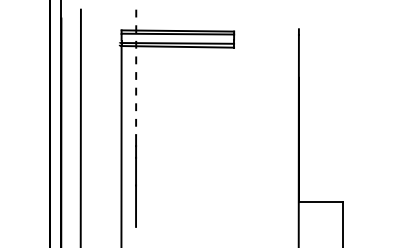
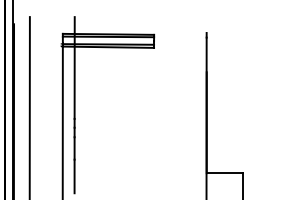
line: (136, 72) -> (74, 68), dashed -> solid

